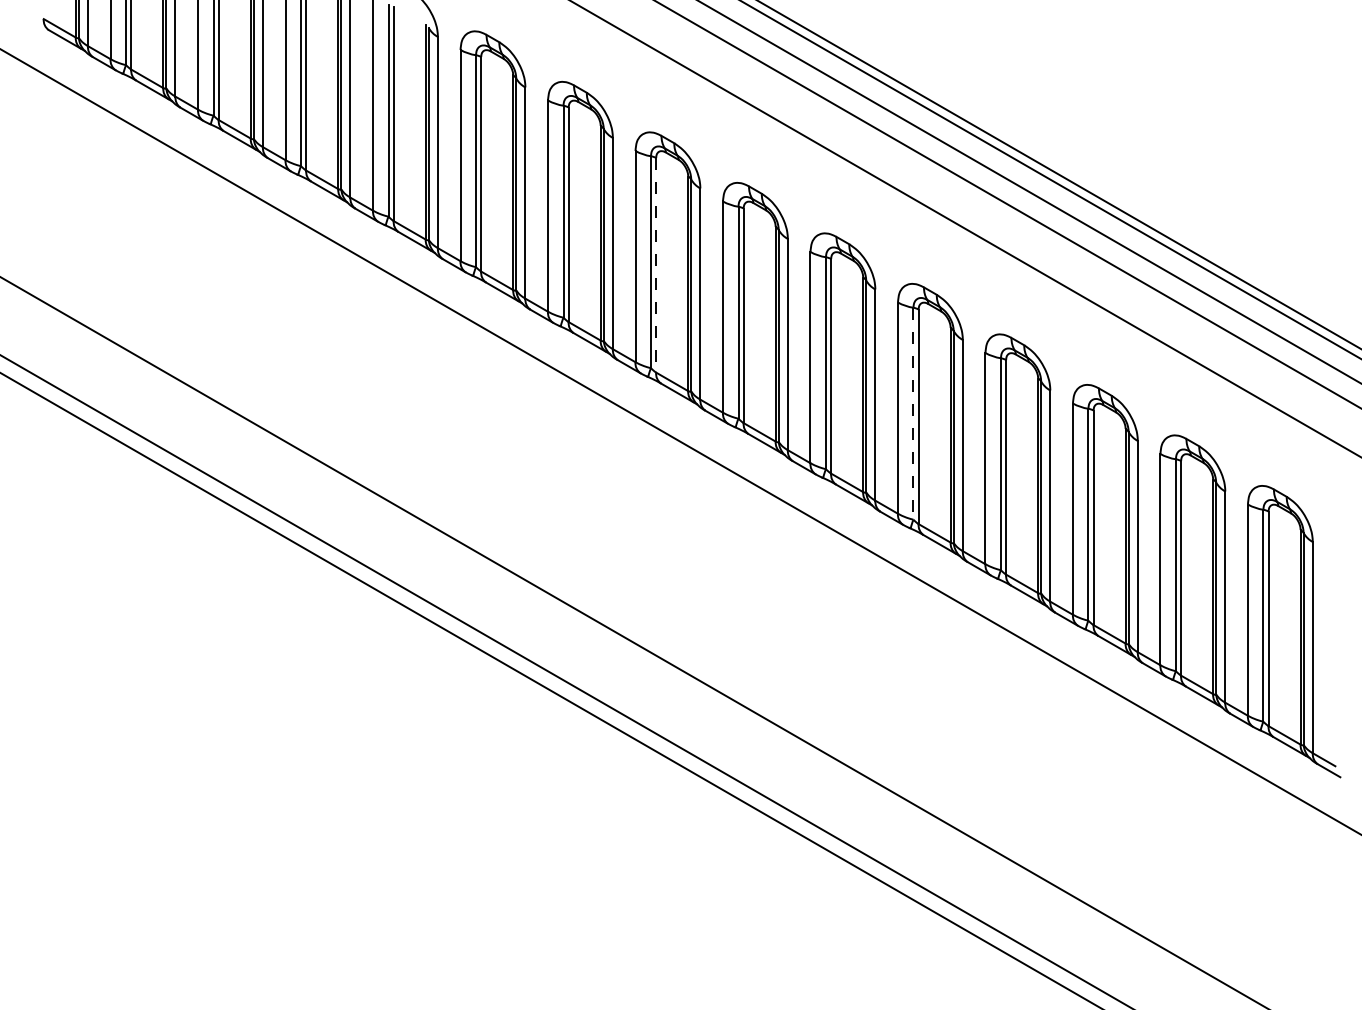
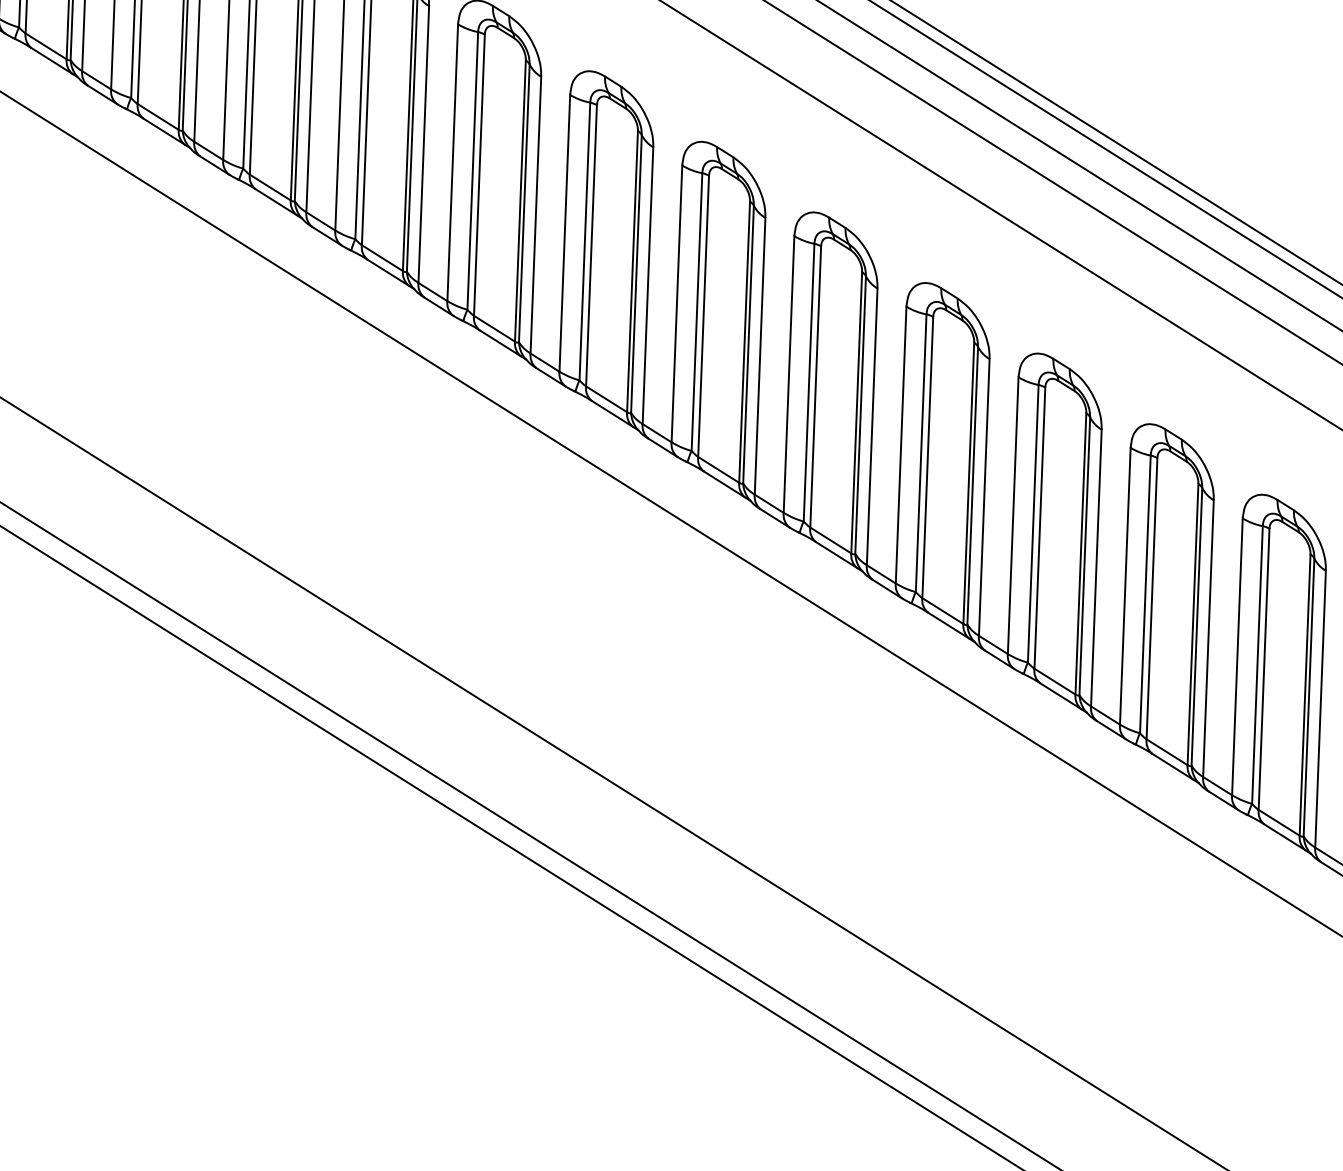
line: (656, 265) -> (479, 175), dashed -> solid
line: (913, 413) -> (809, 382), dashed -> solid

